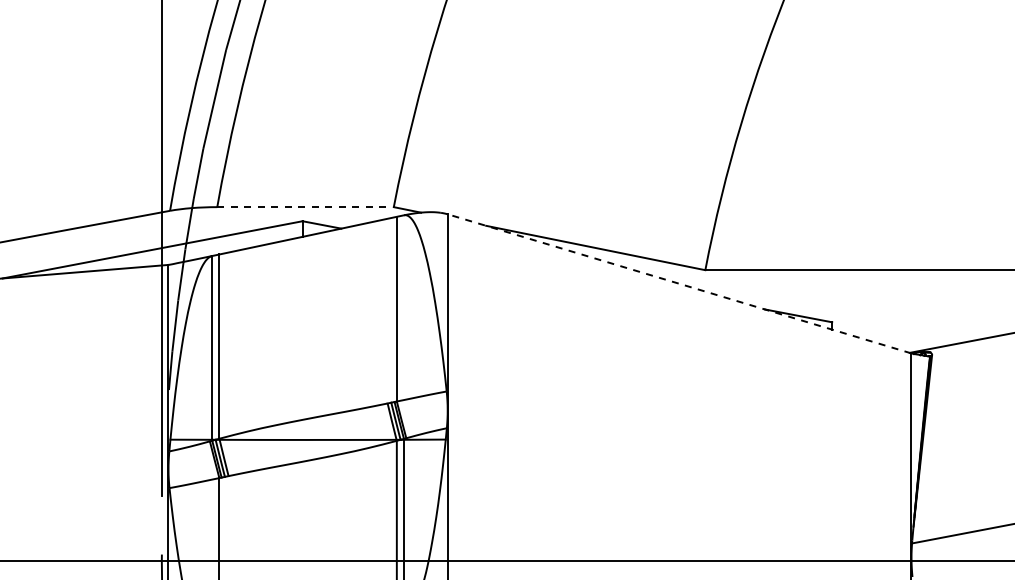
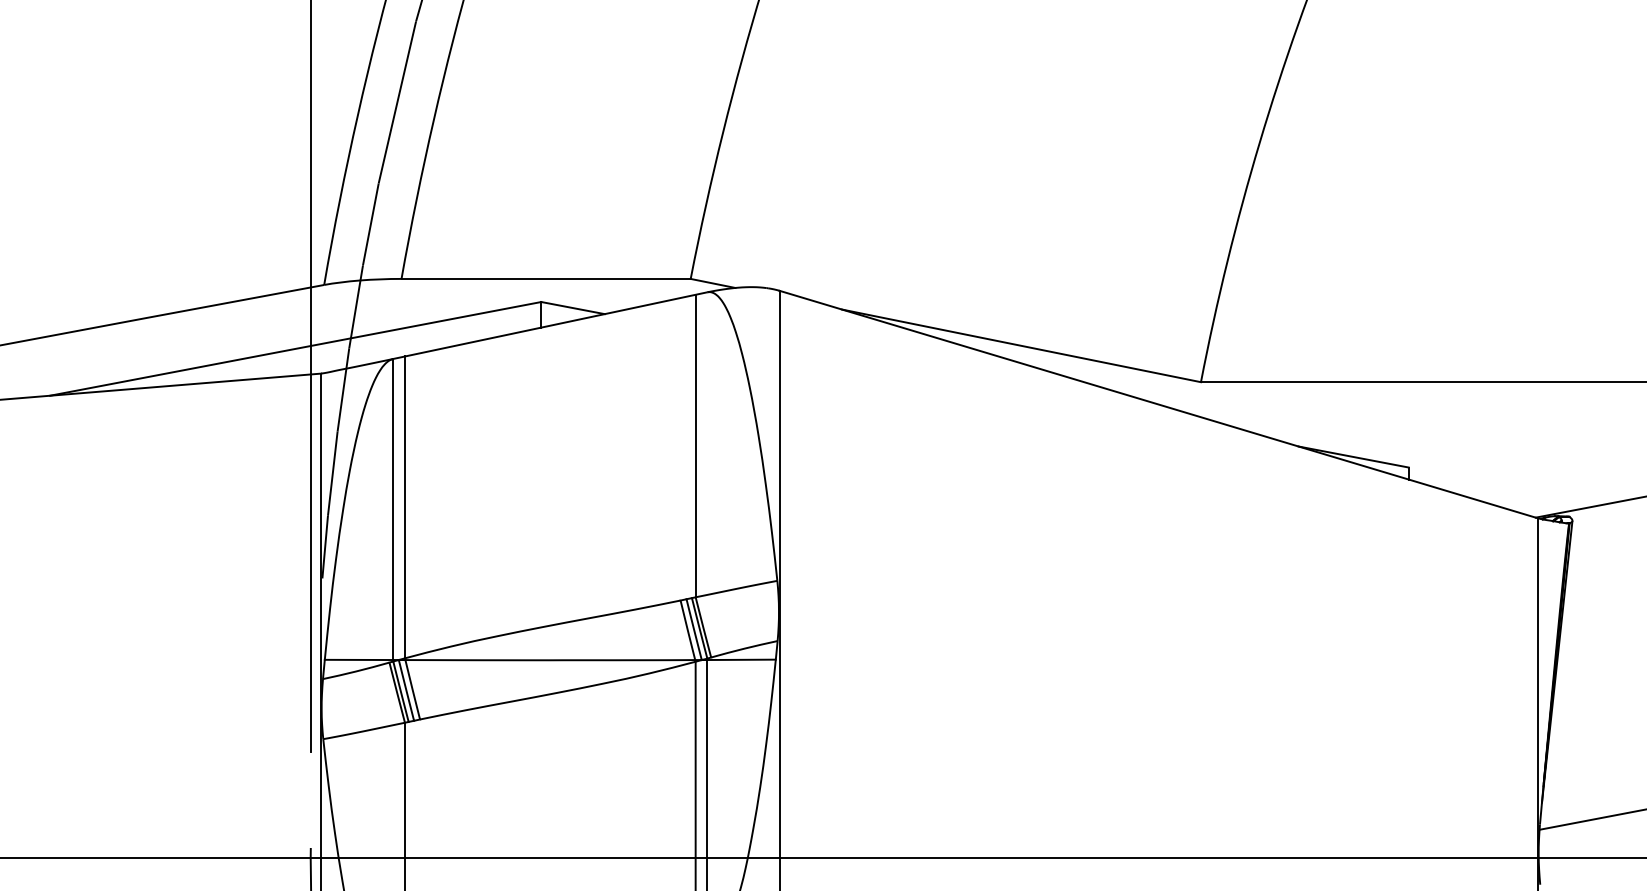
line: (306, 207) -> (547, 279), dashed -> solid
line: (679, 283) -> (1158, 403), dashed -> solid

